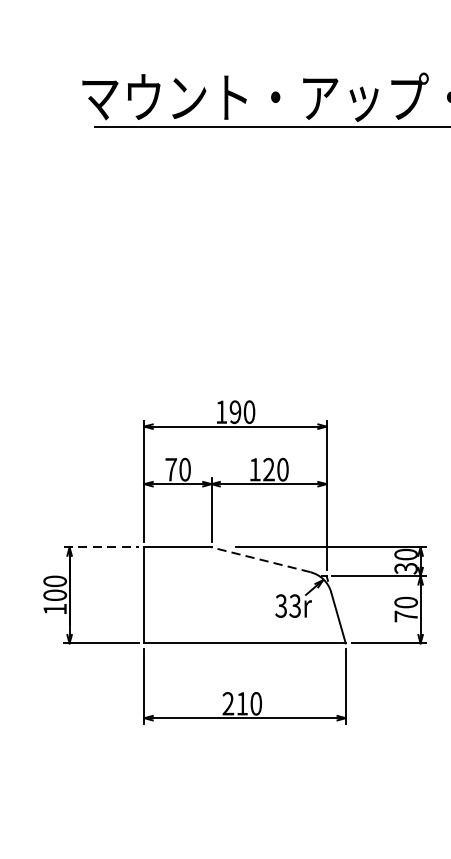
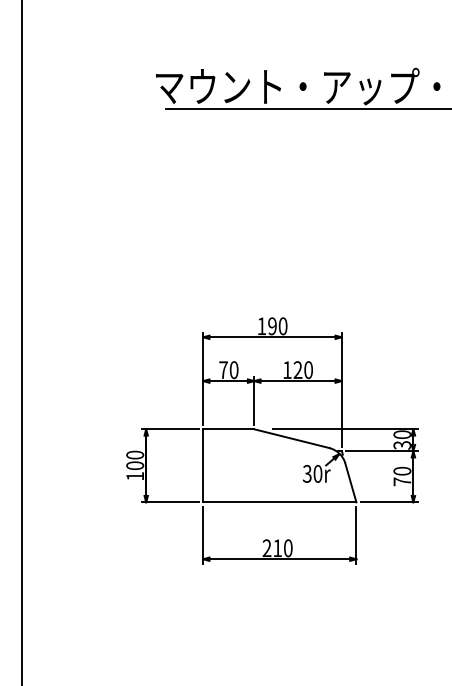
line: (101, 547) -> (170, 429), dashed -> solid
line: (260, 559) -> (291, 438), dashed -> solid
text: (294, 605) -> (317, 473), 33r -> 30r

